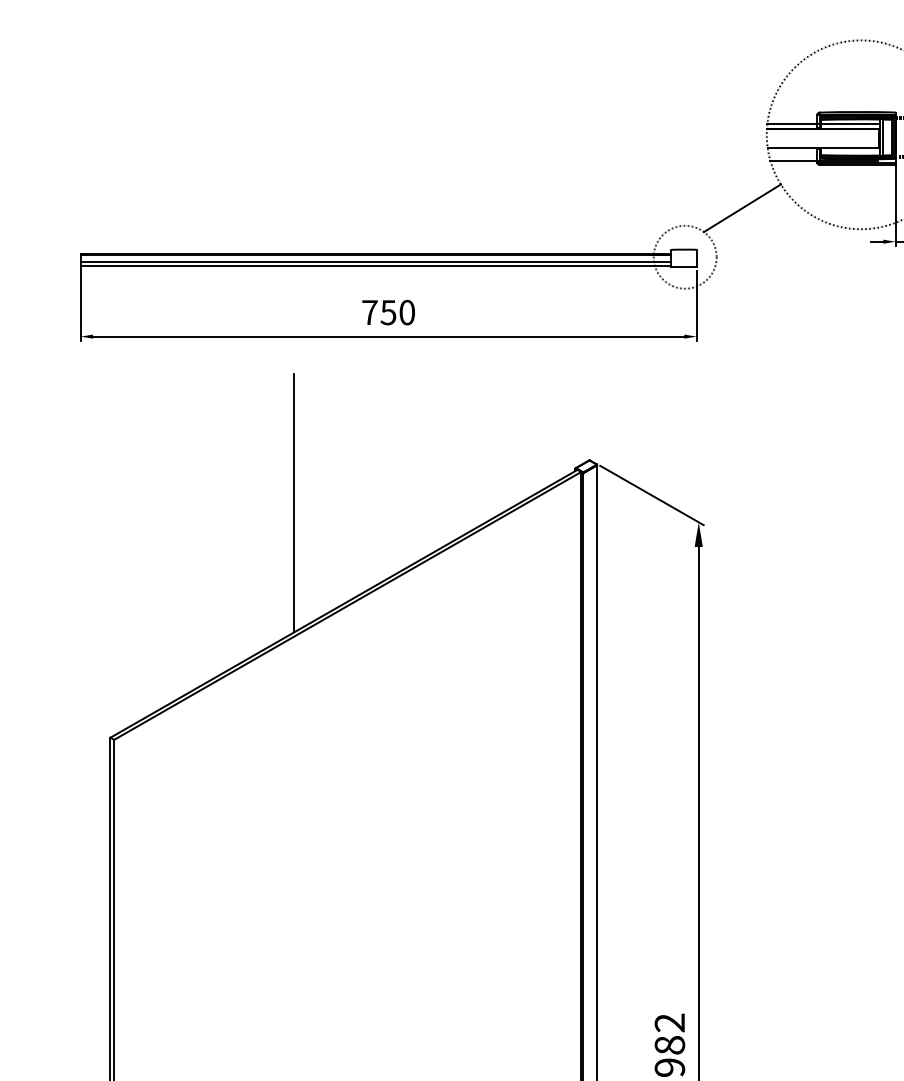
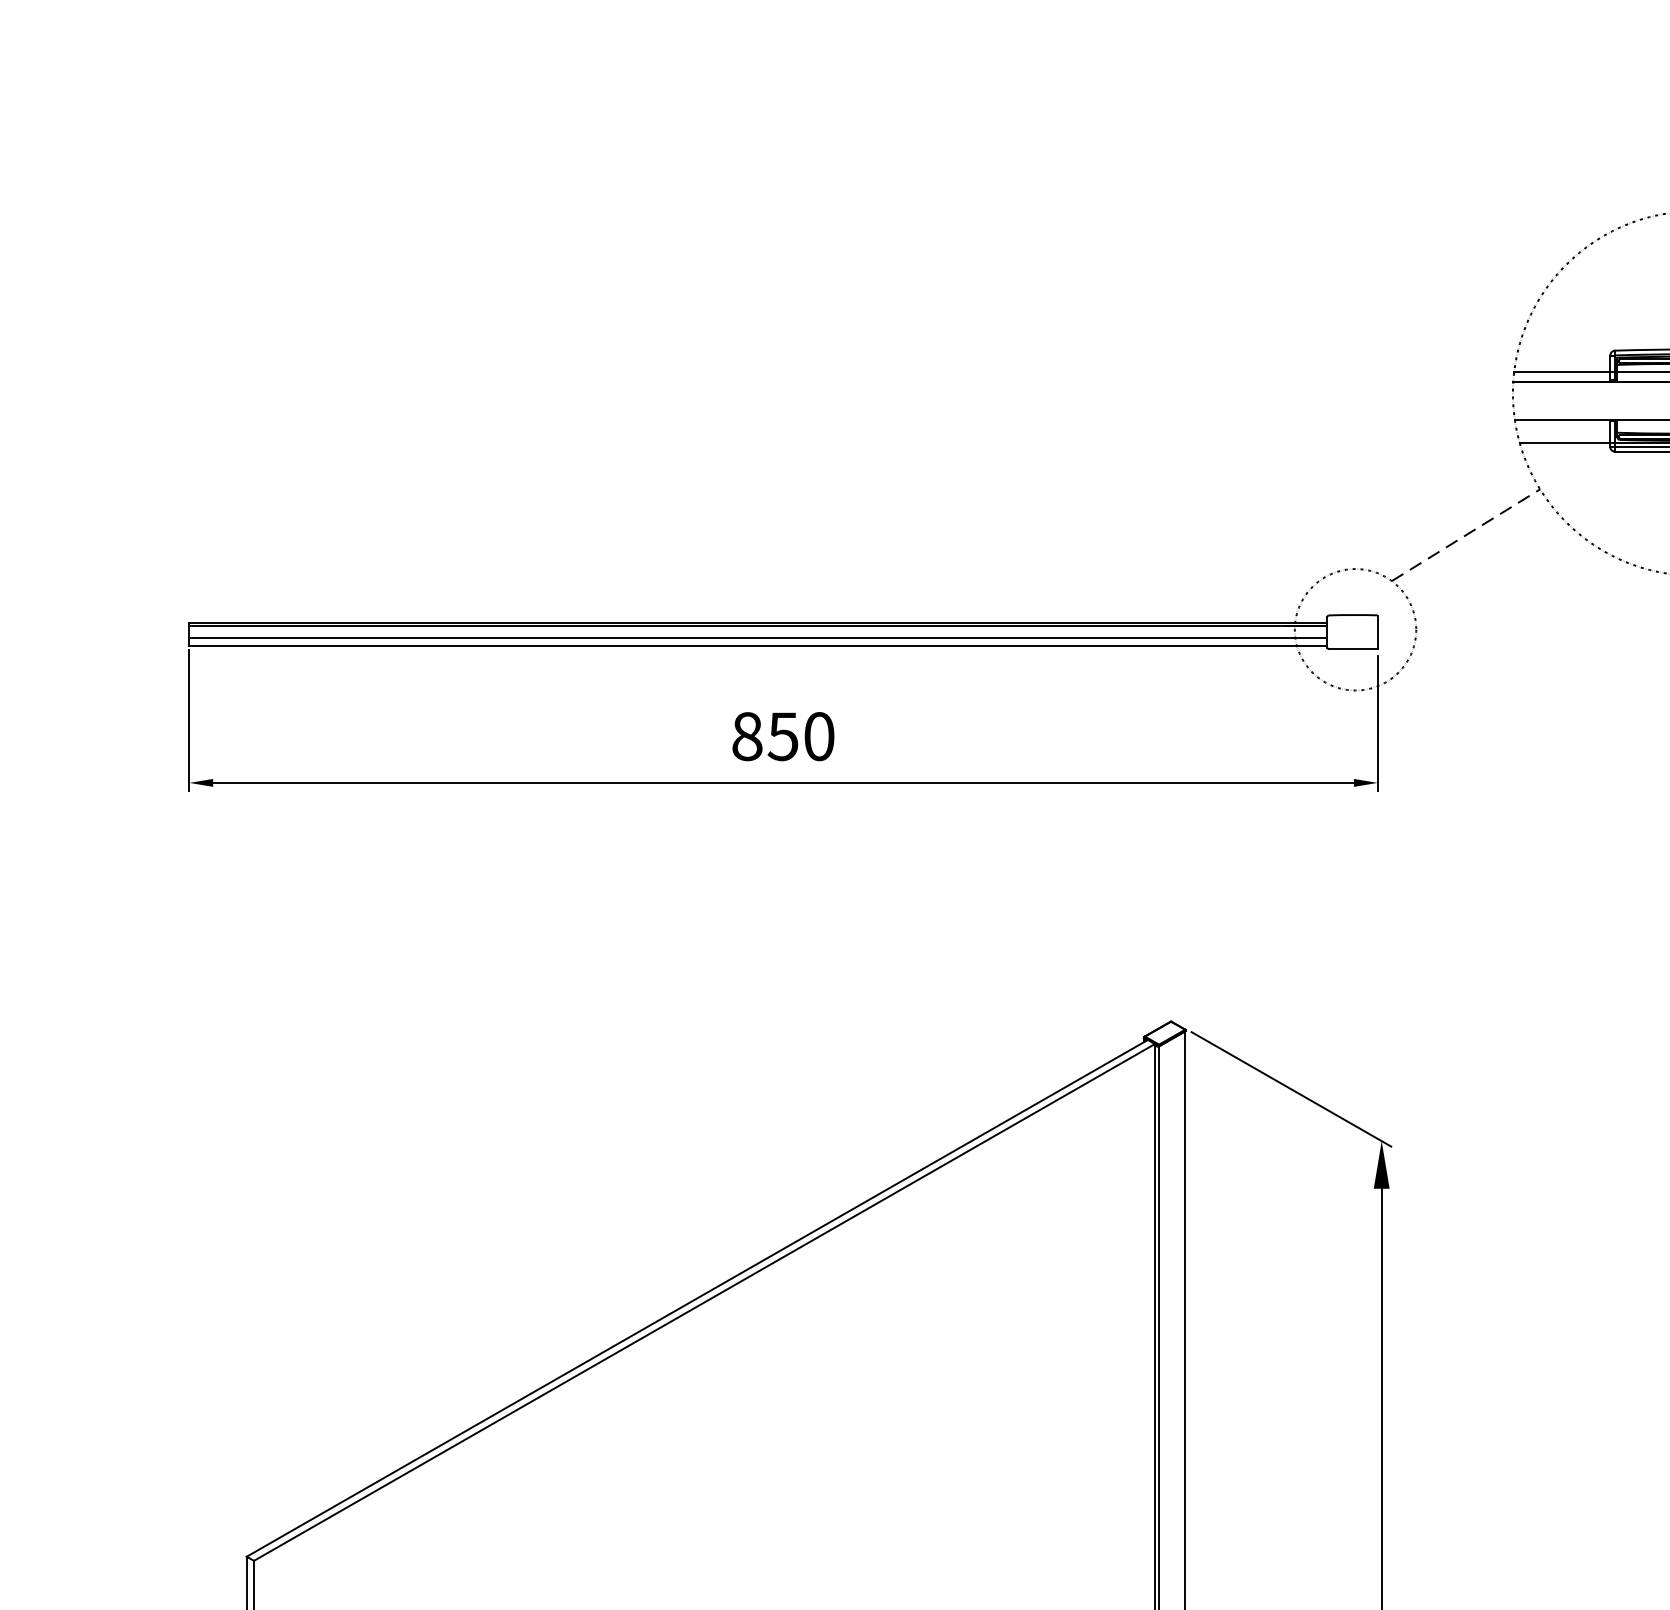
line: (742, 208) -> (1466, 535), solid -> dashed
text: (369, 312) -> (746, 736), 750 -> 850
line: (294, 503) -> (601, 1104), removed

